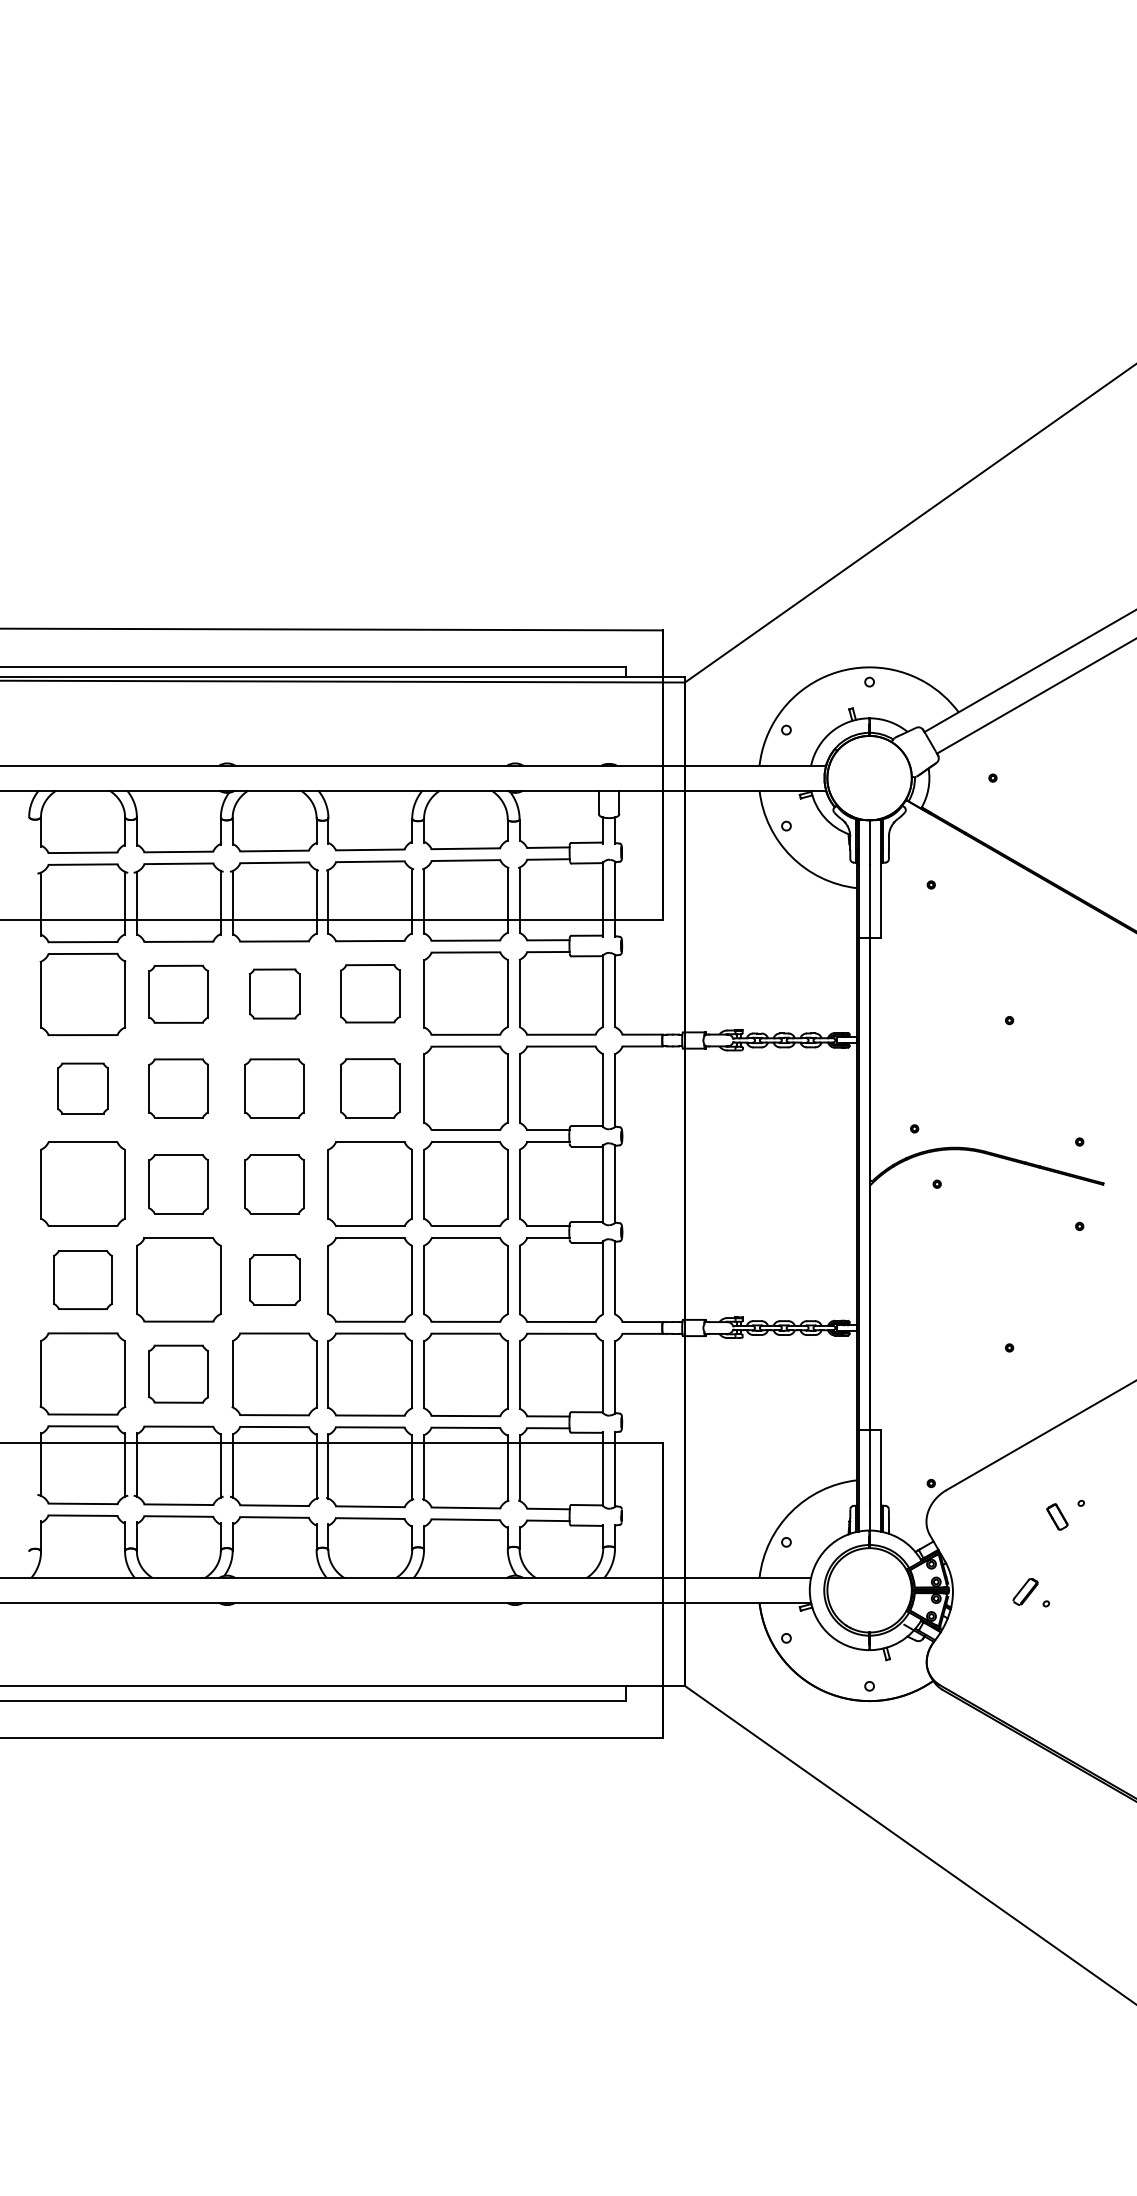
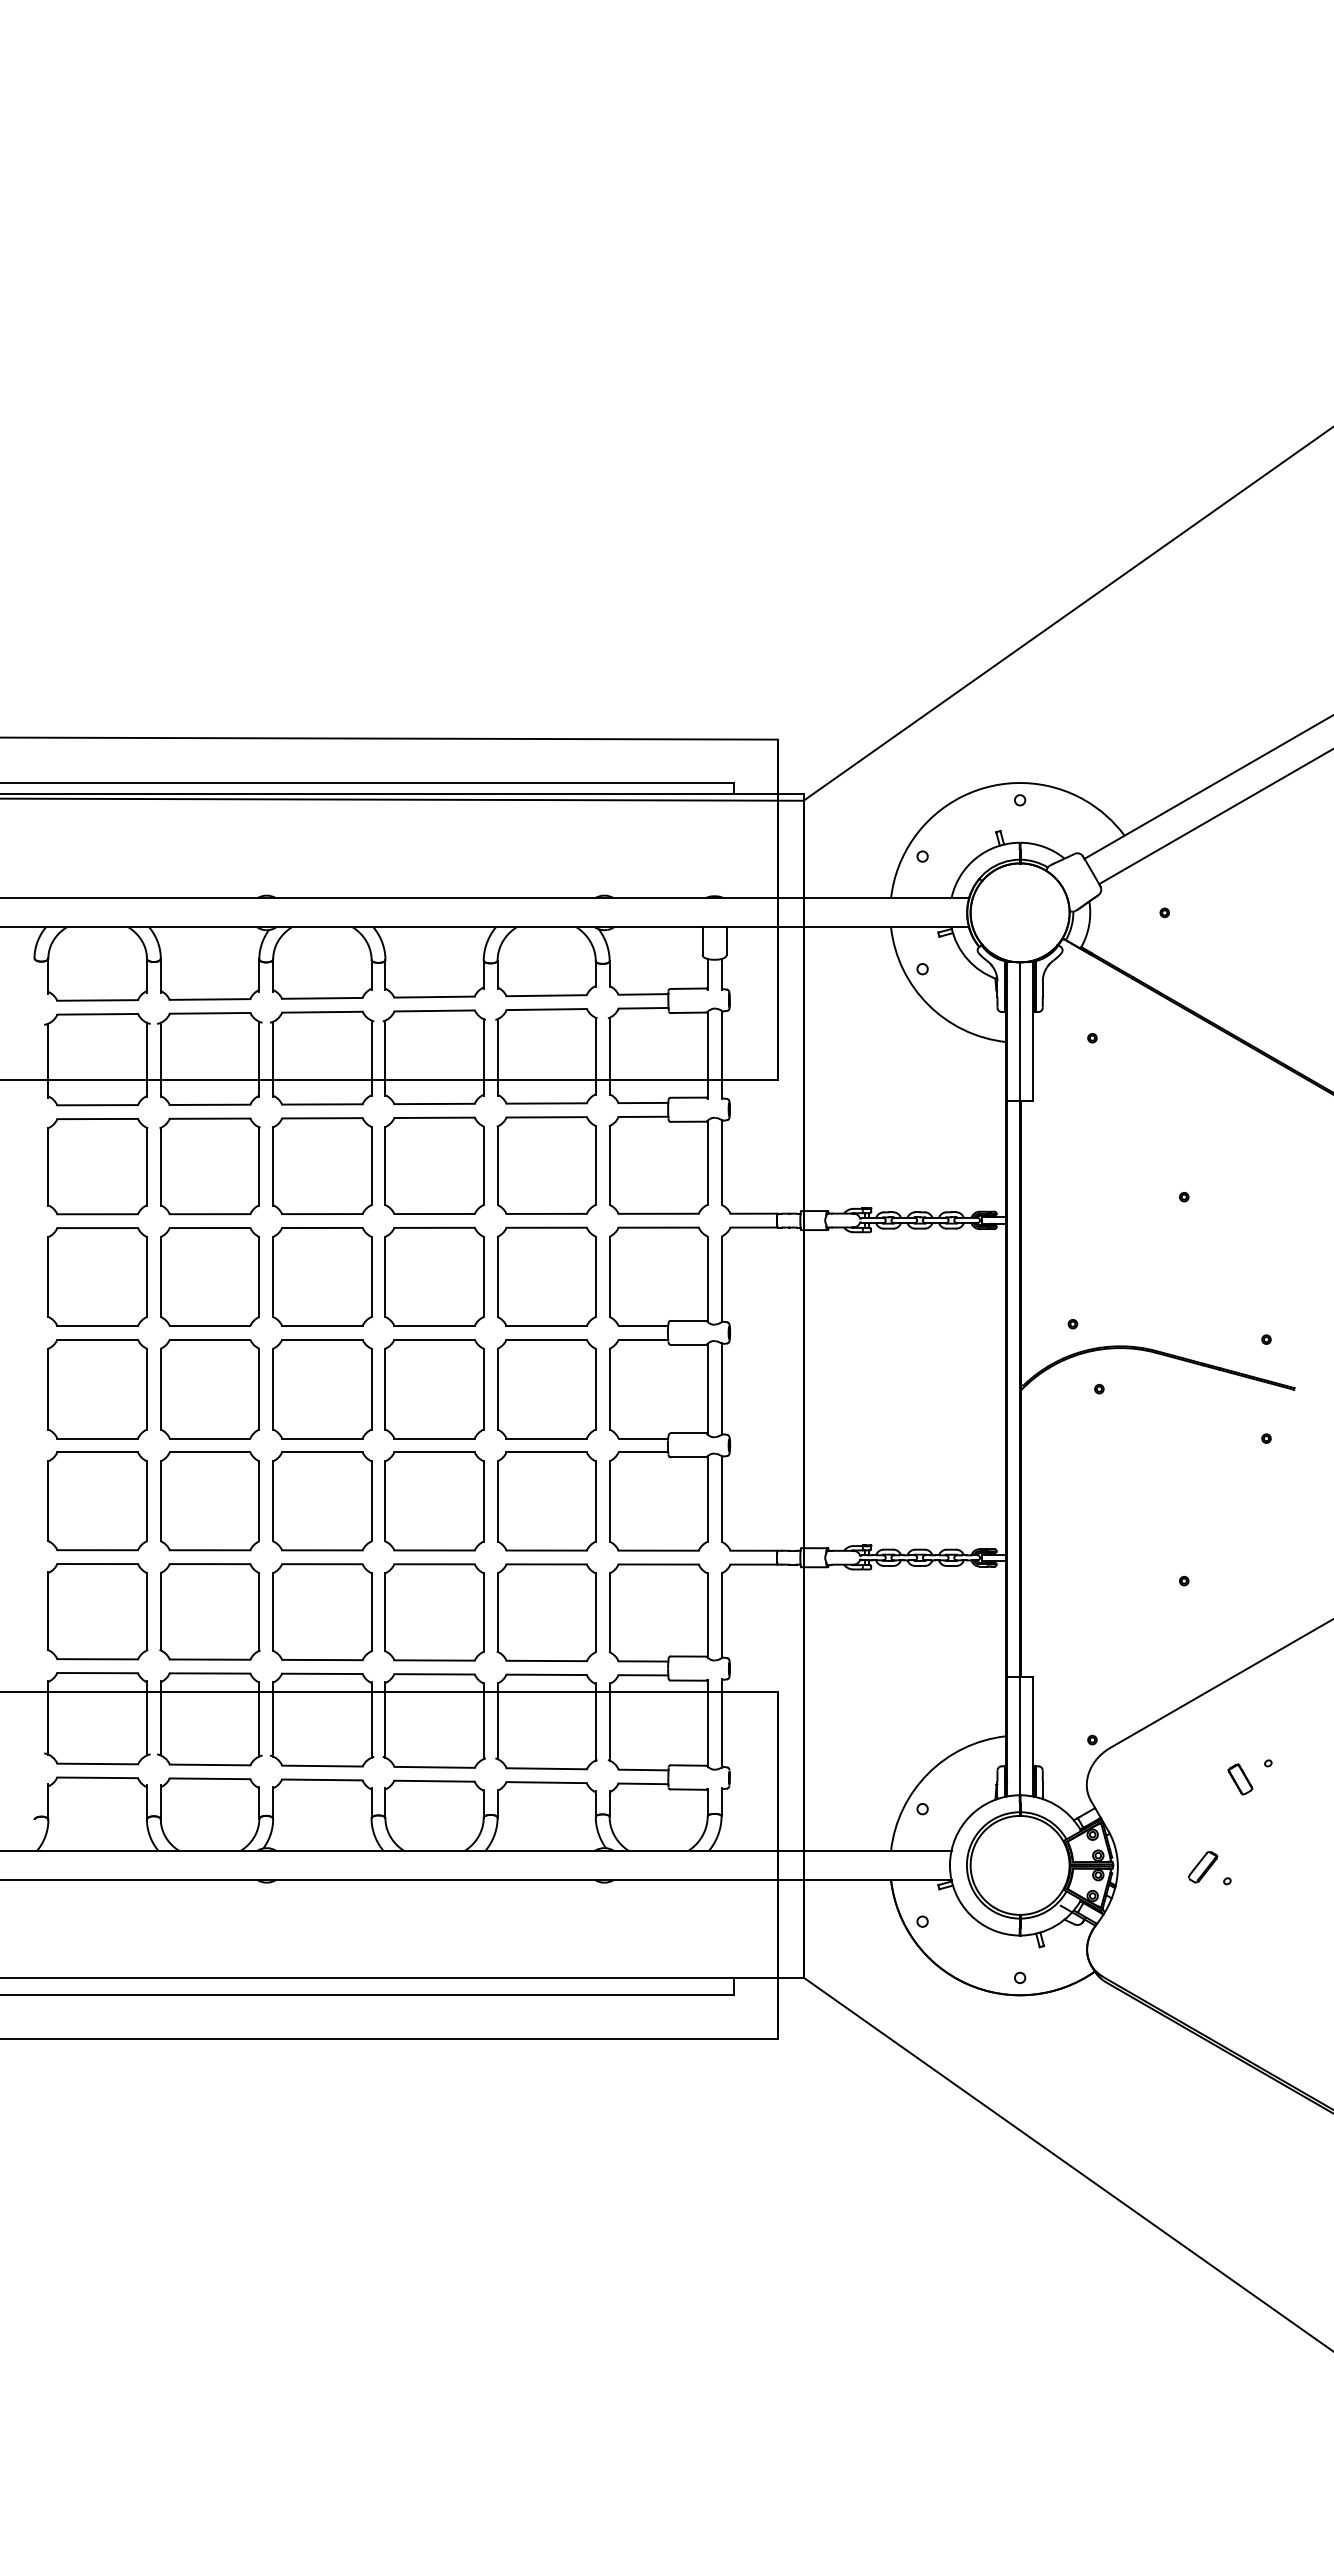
part: (274, 993) -> (322, 1165), size x1.67
part: (370, 993) -> (434, 1165), size x1.43
part: (178, 994) -> (209, 1166), size x1.43
part: (82, 1088) -> (97, 1276), size x1.67
part: (178, 1088) -> (209, 1276), size x1.43
part: (274, 1088) -> (322, 1276), size x1.43
part: (370, 1088) -> (434, 1276), size x1.43
part: (178, 1184) -> (209, 1389), size x1.43
part: (274, 1184) -> (322, 1389), size x1.43
part: (82, 1280) -> (97, 1501), size x1.43
part: (274, 1280) -> (322, 1501), size x1.67
part: (178, 1373) -> (209, 1611), size x1.43

